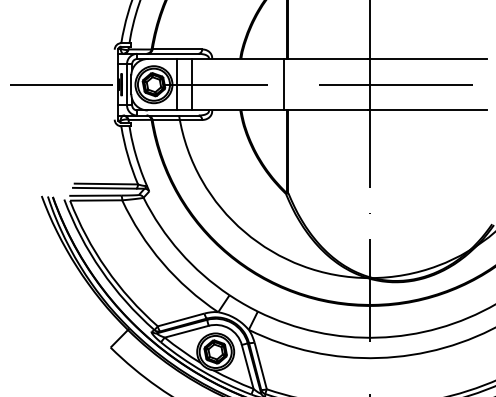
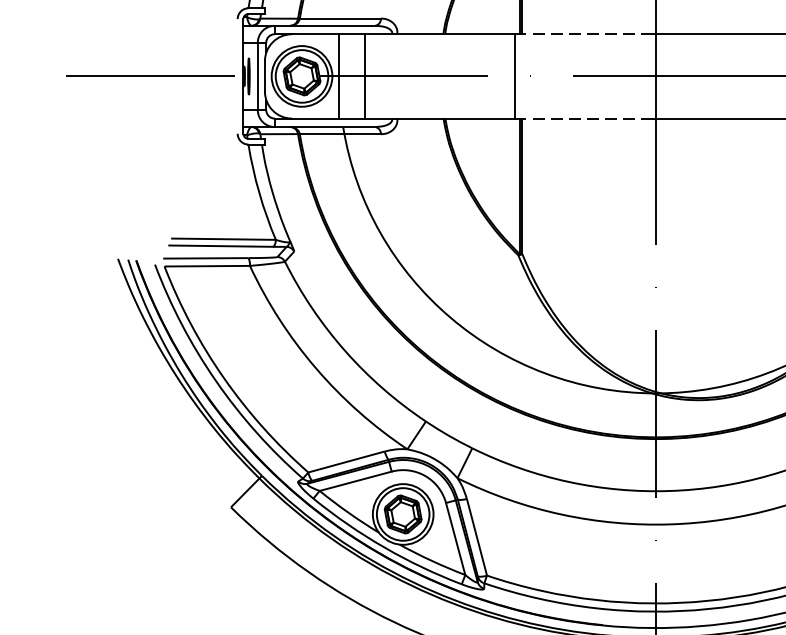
line: (326, 59) -> (584, 35), solid -> dashed
line: (326, 110) -> (584, 118), solid -> dashed

